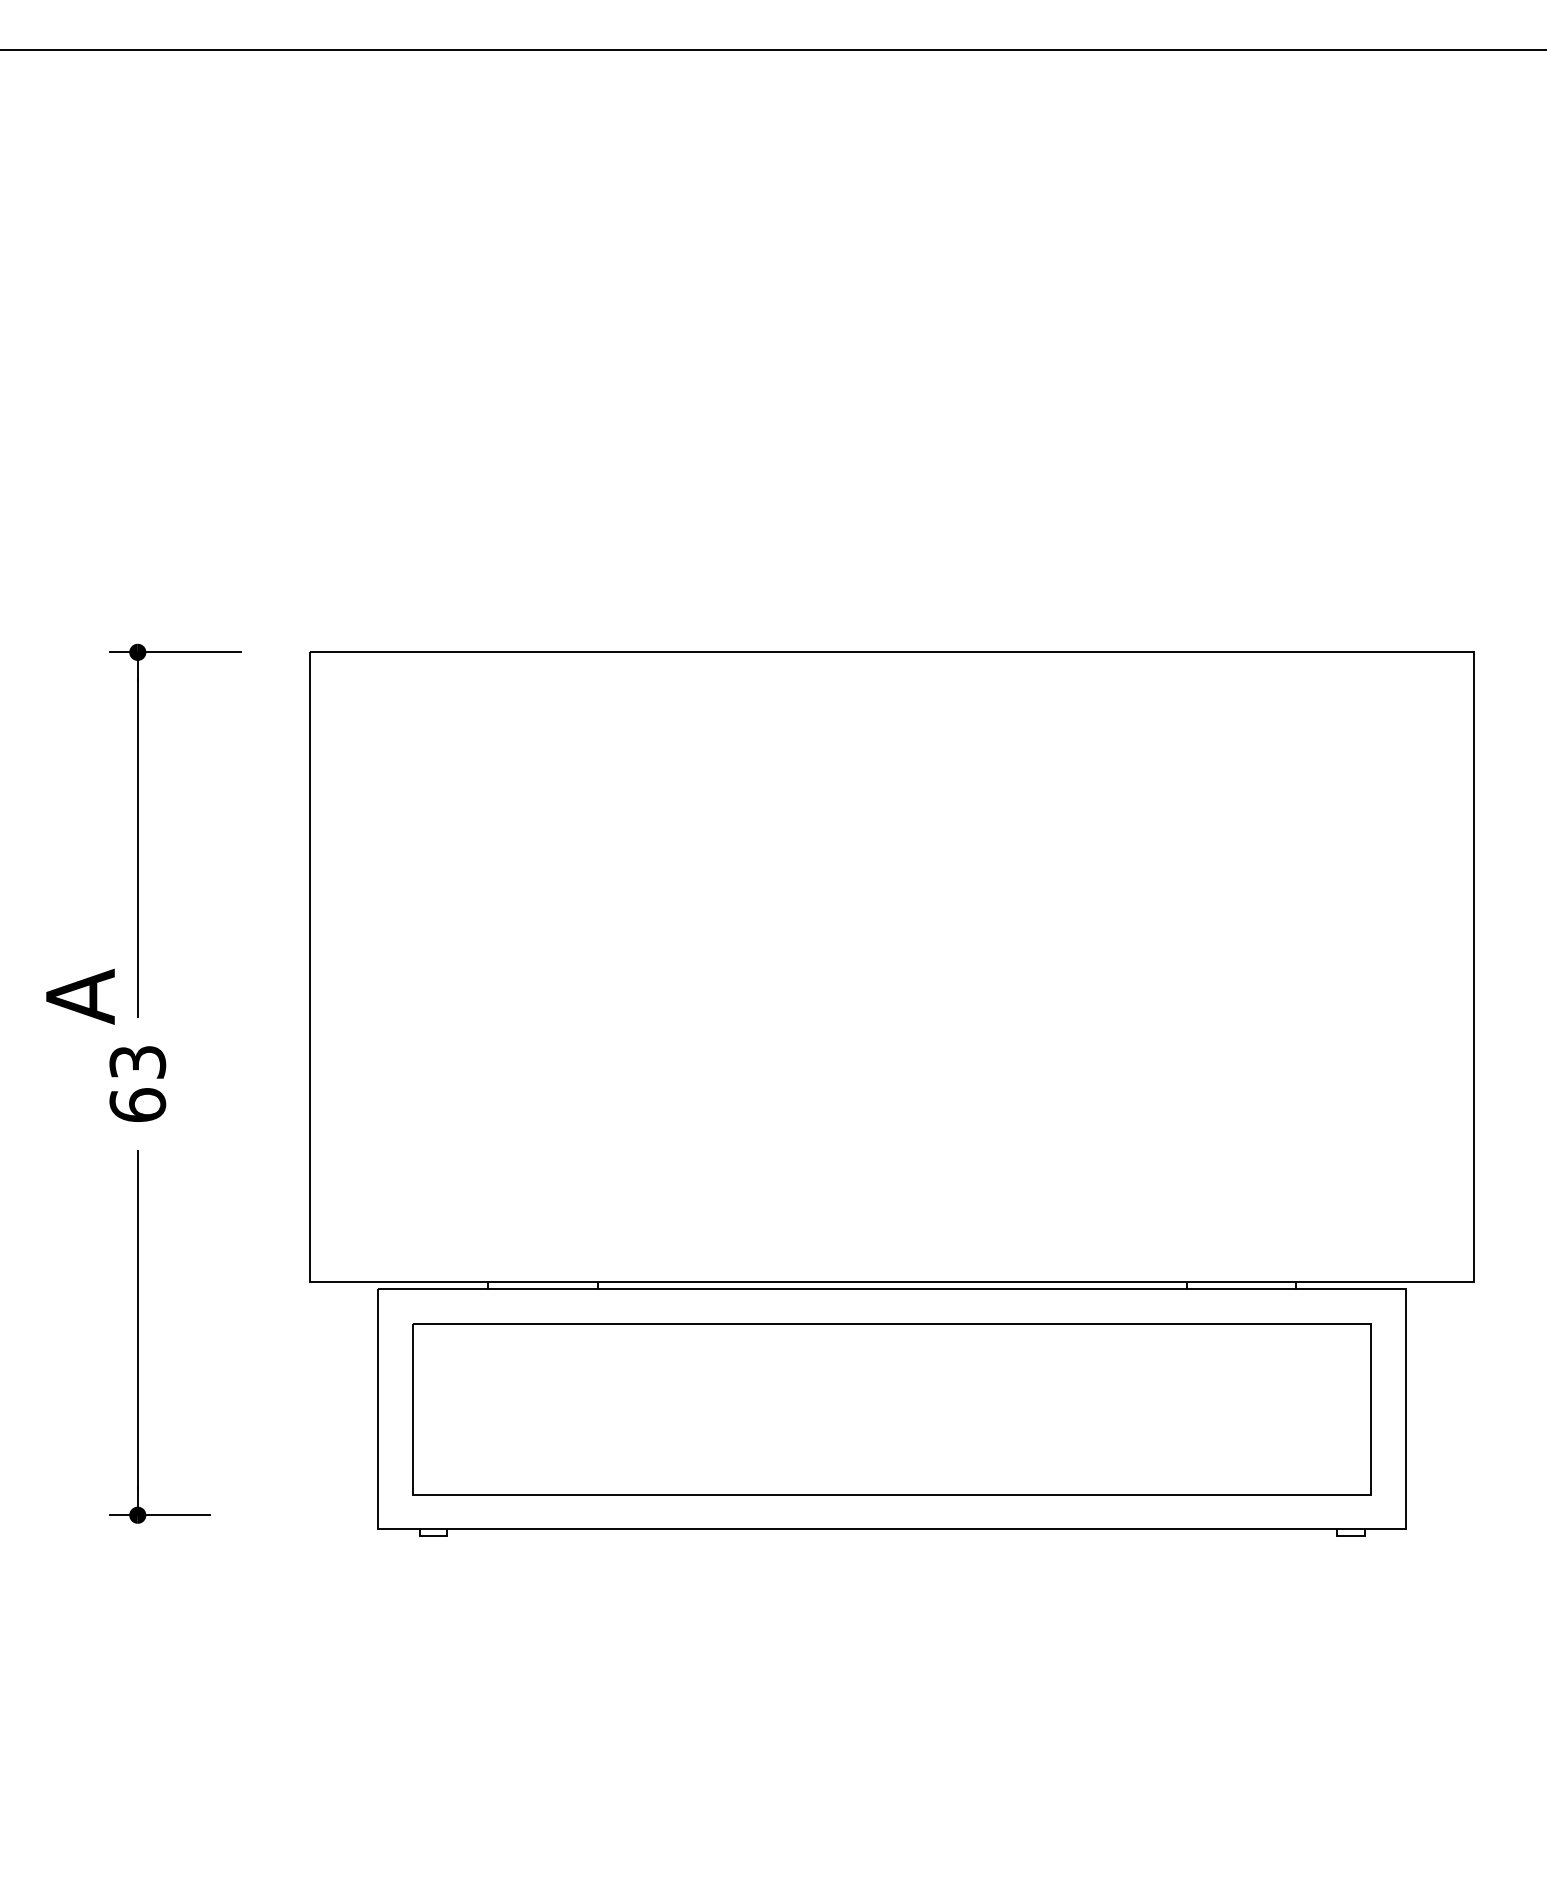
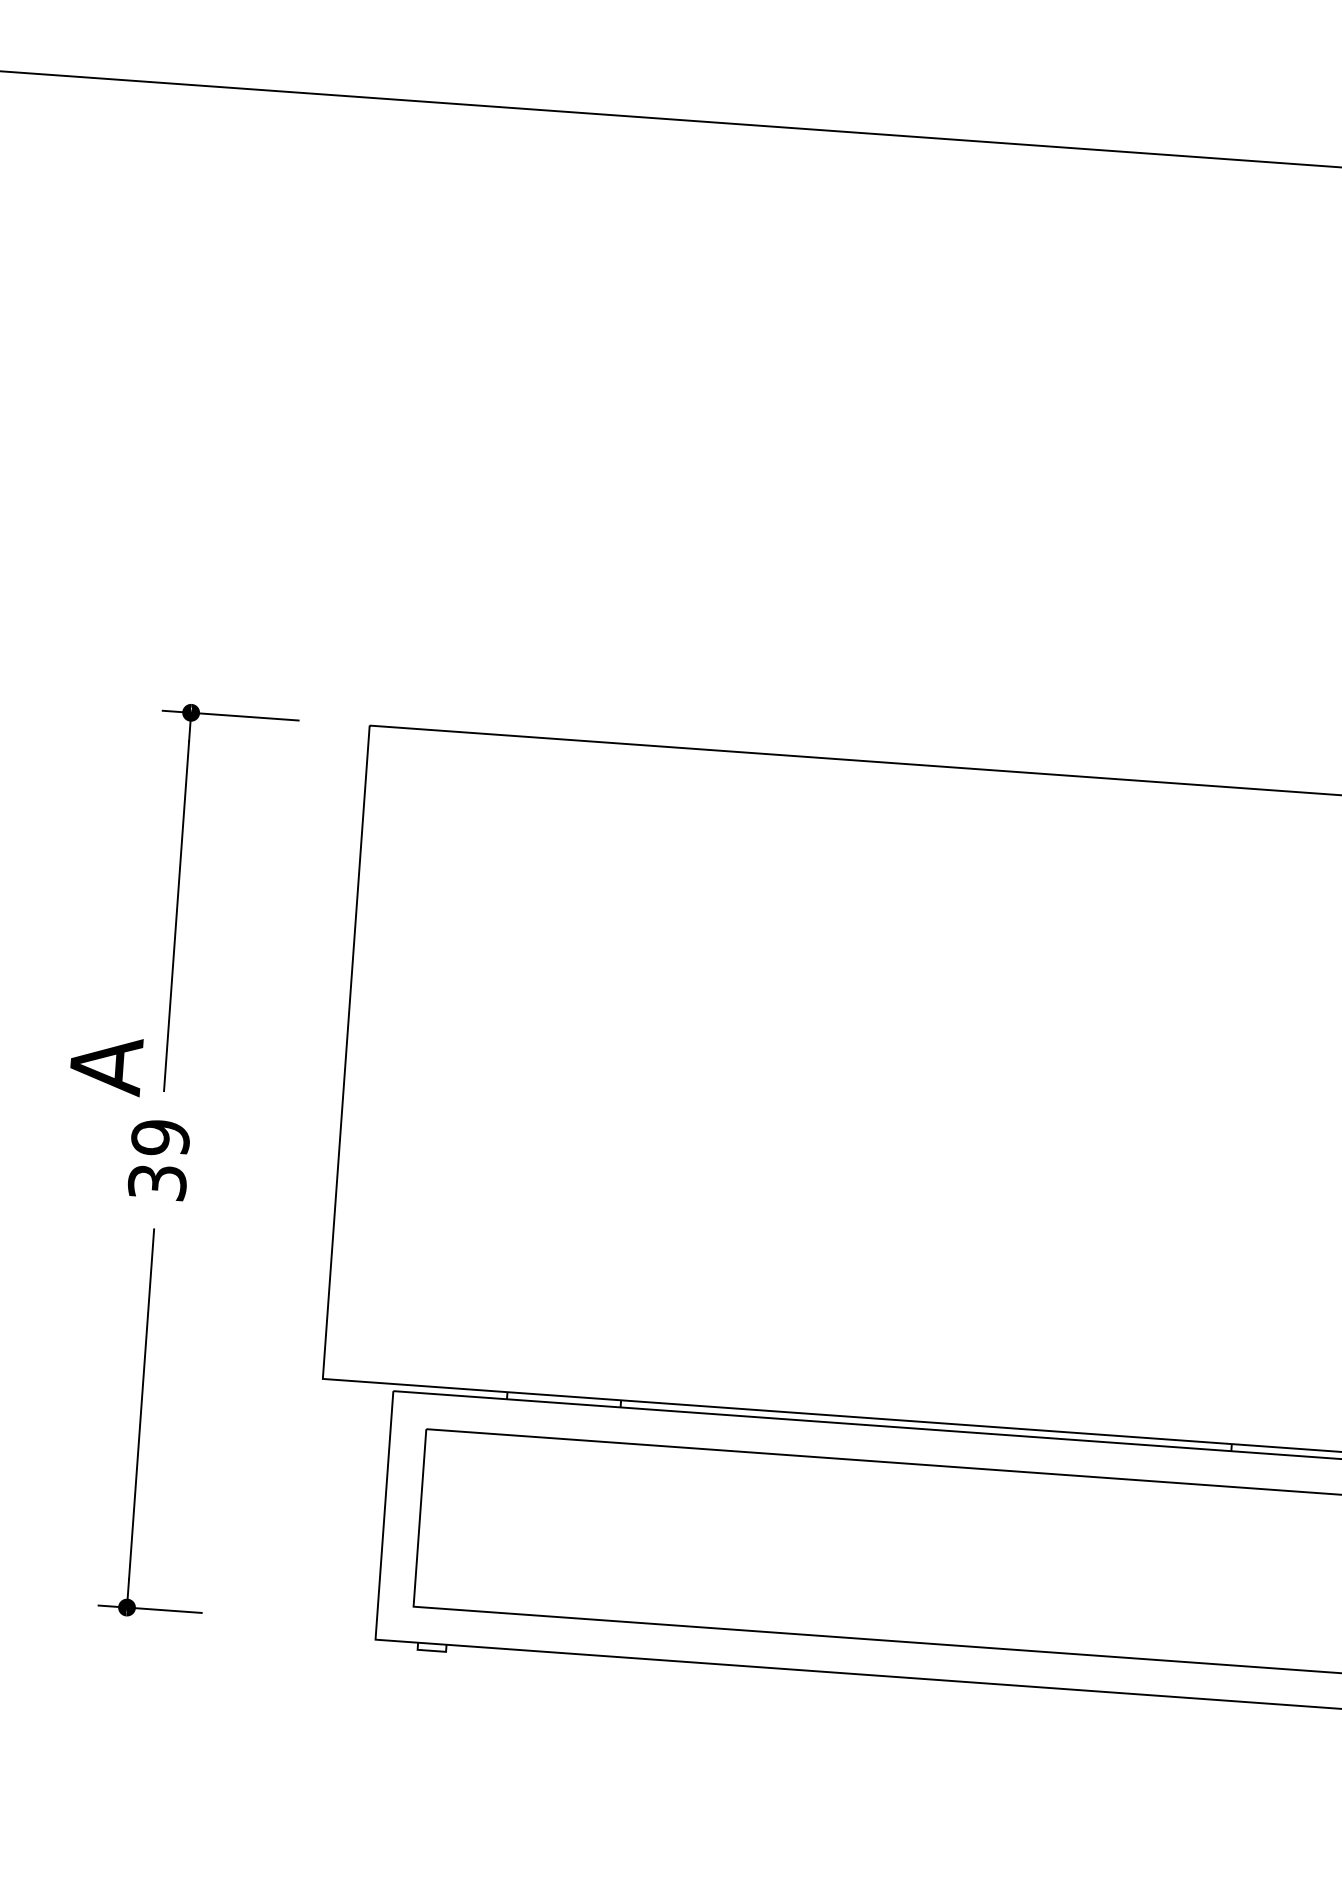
text: (137, 1083) -> (158, 1159), 63 -> 39

